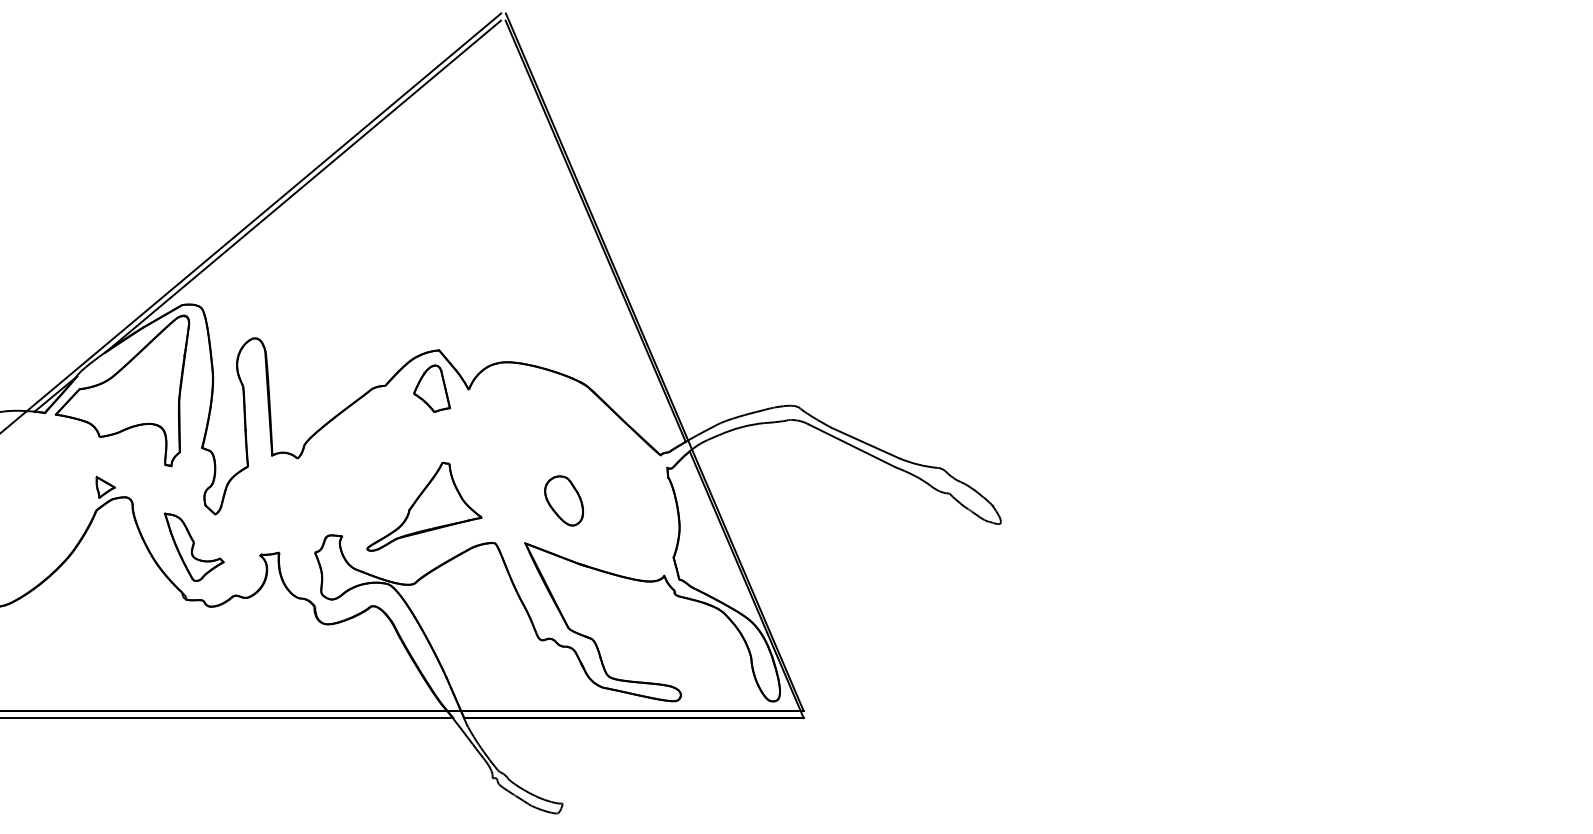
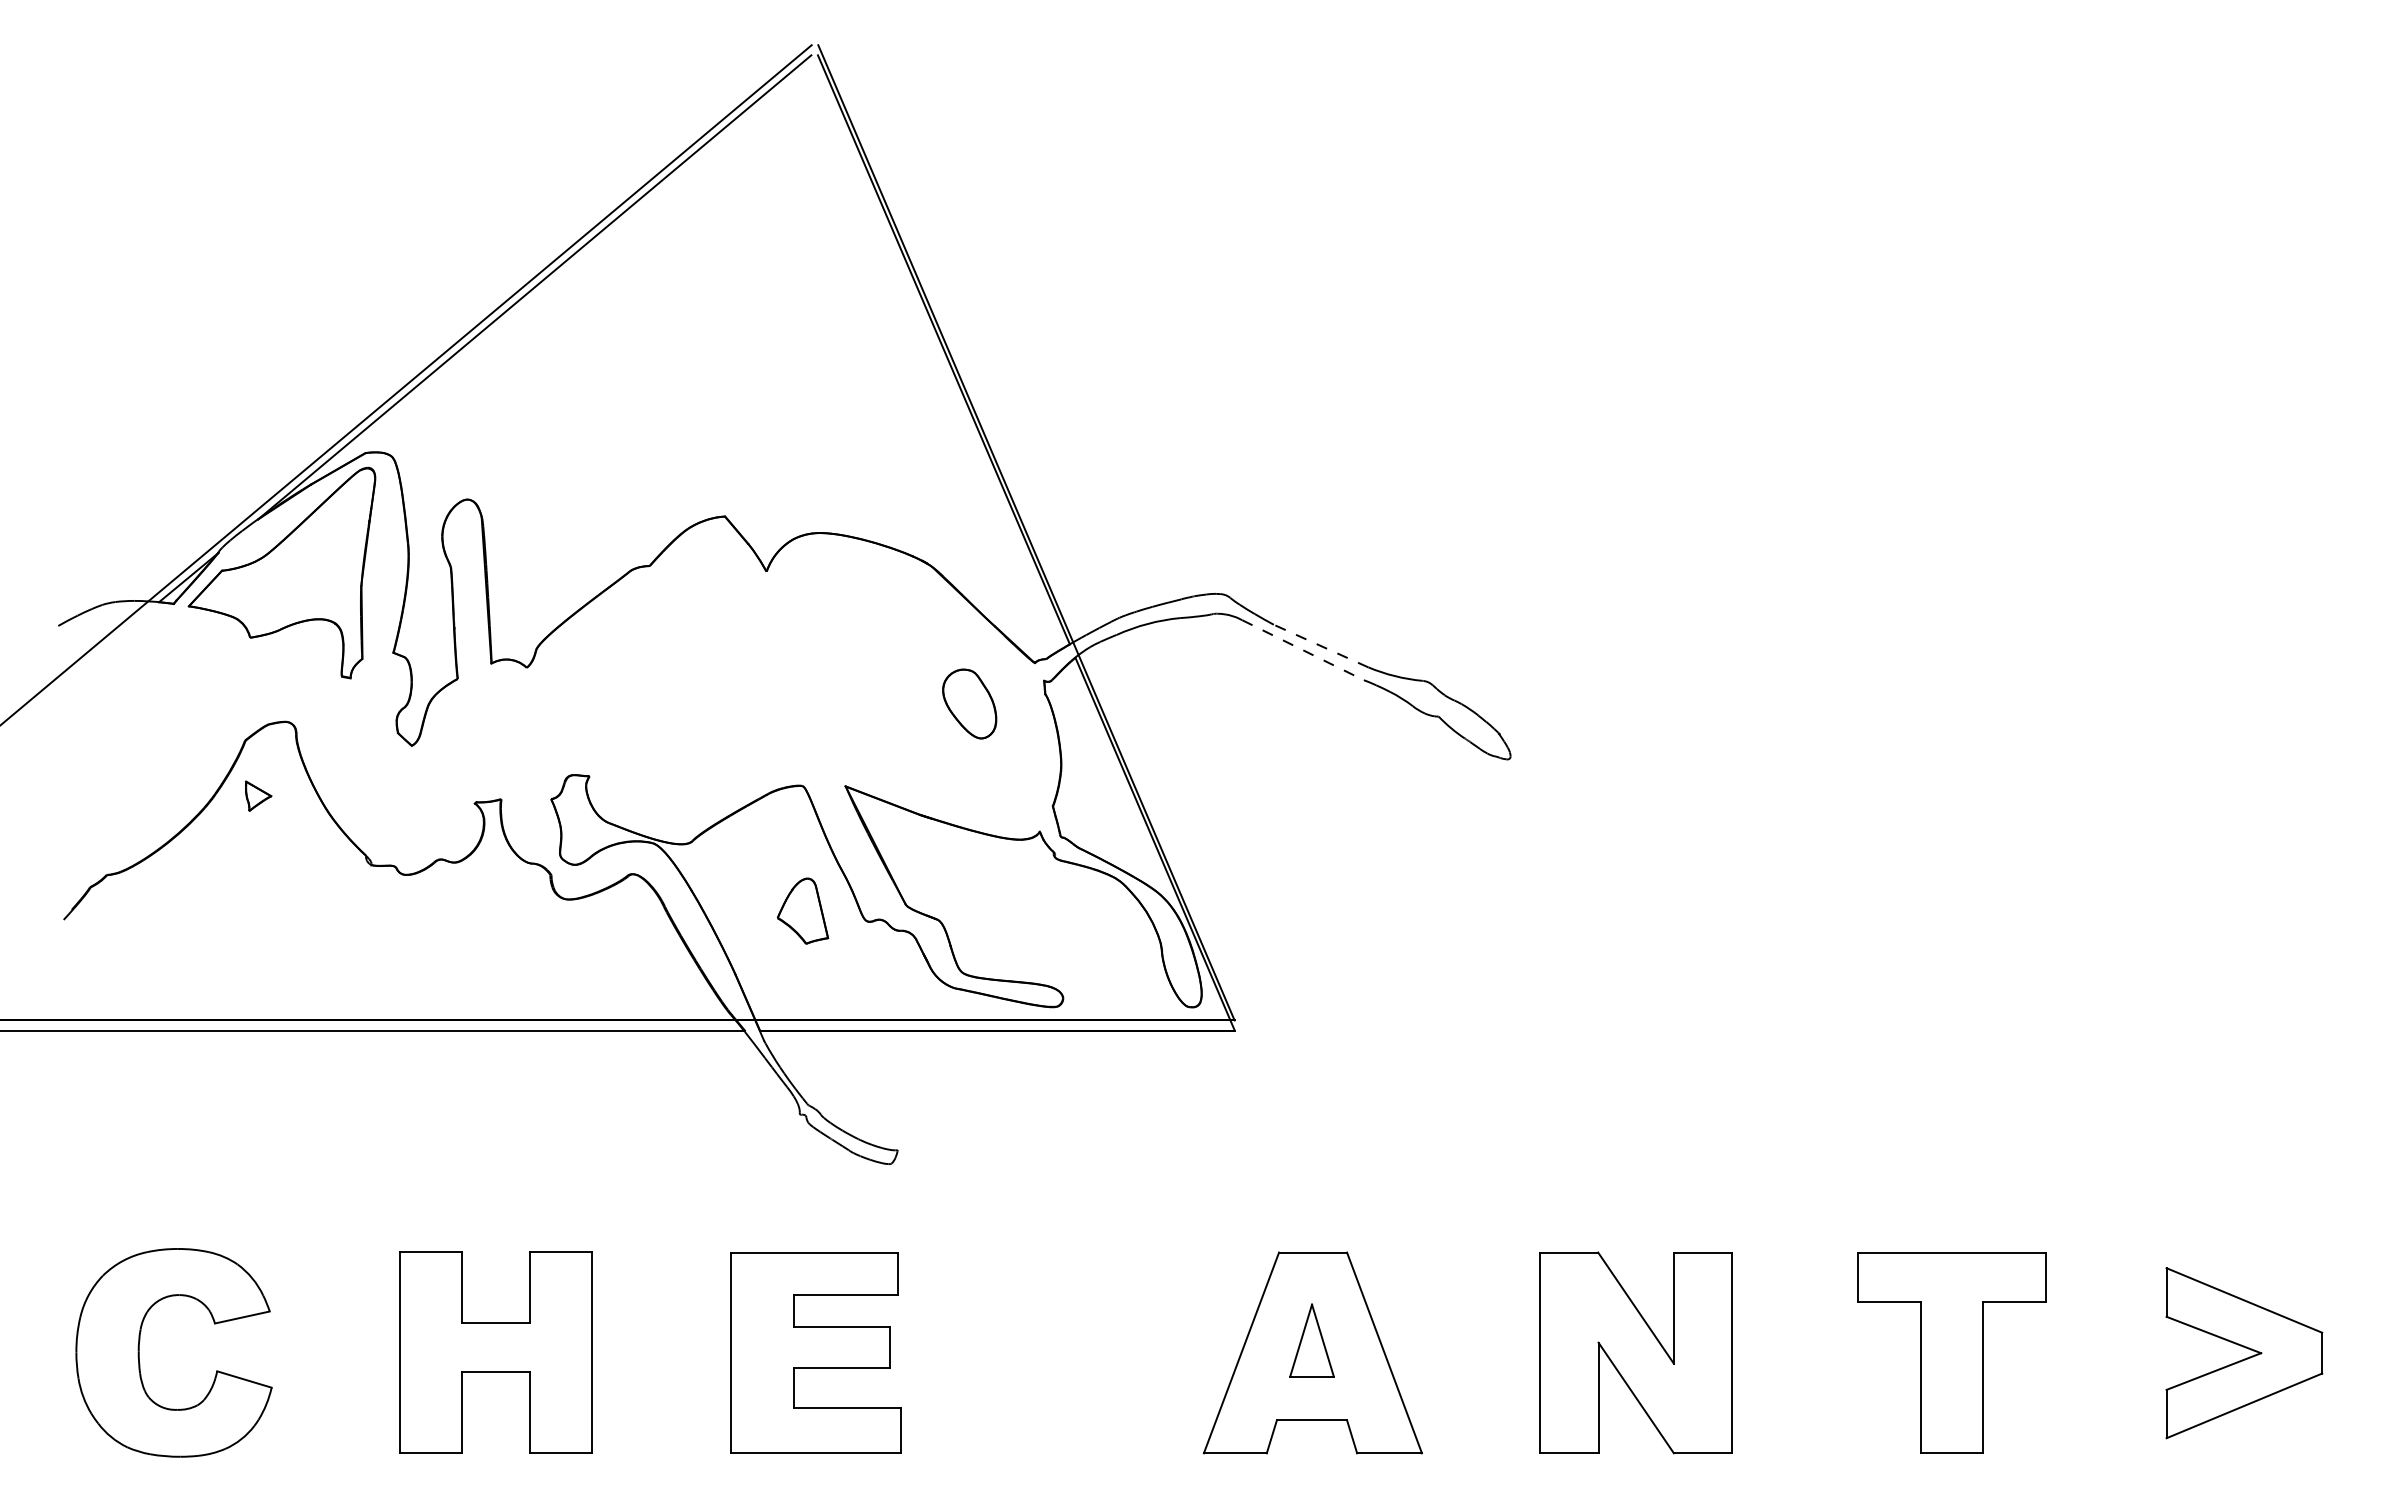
part: (431, 388) -> (802, 910), moved
line: (865, 443) -> (1321, 646), solid -> dashed
line: (852, 446) -> (1303, 650), solid -> dashed
part: (105, 487) -> (258, 795), moved
part: (563, 500) -> (969, 703), moved
part: (424, 506) -> (704, 734), removed
part: (194, 547) -> (382, 791), removed

